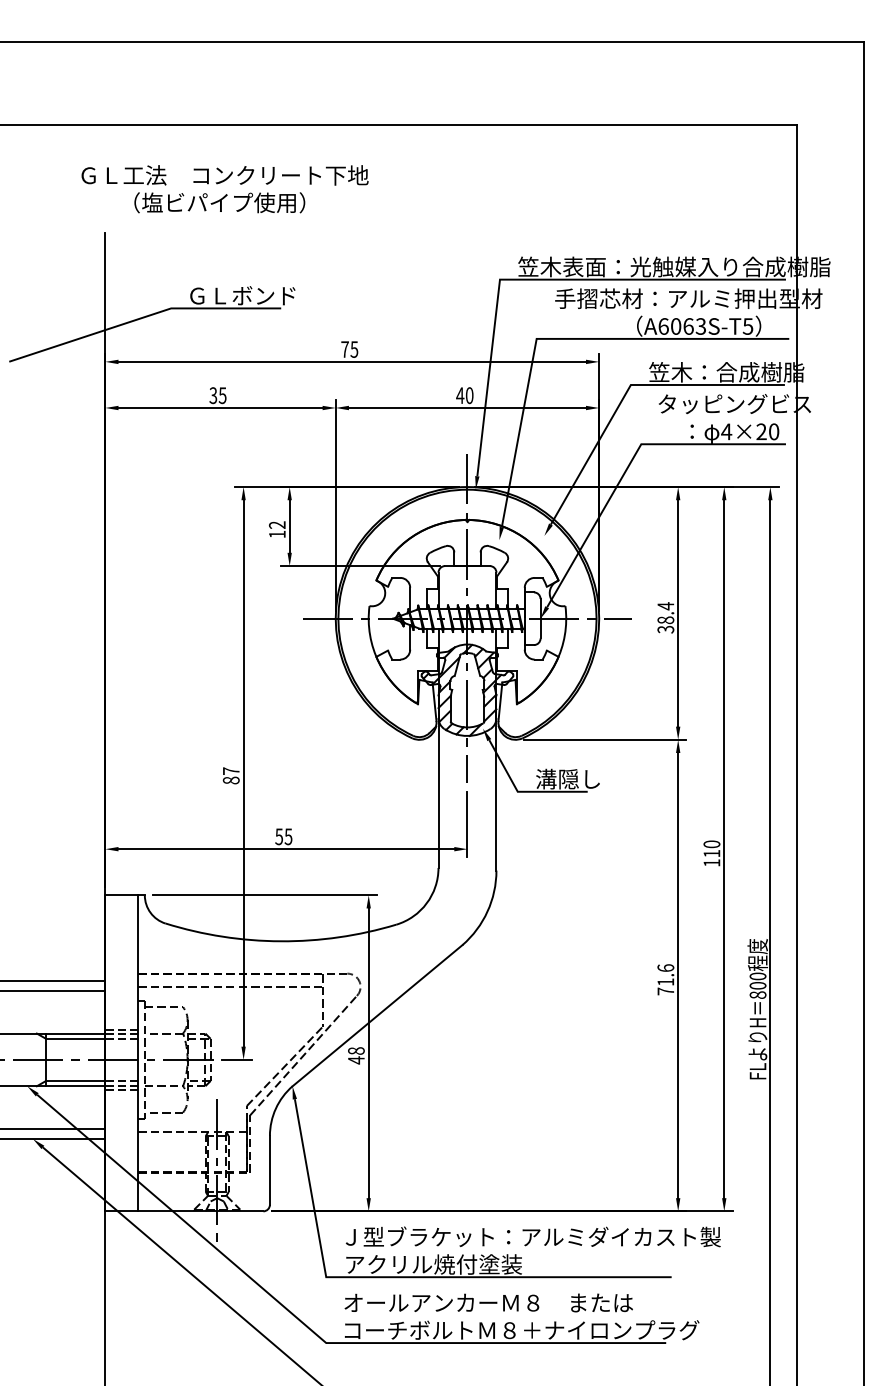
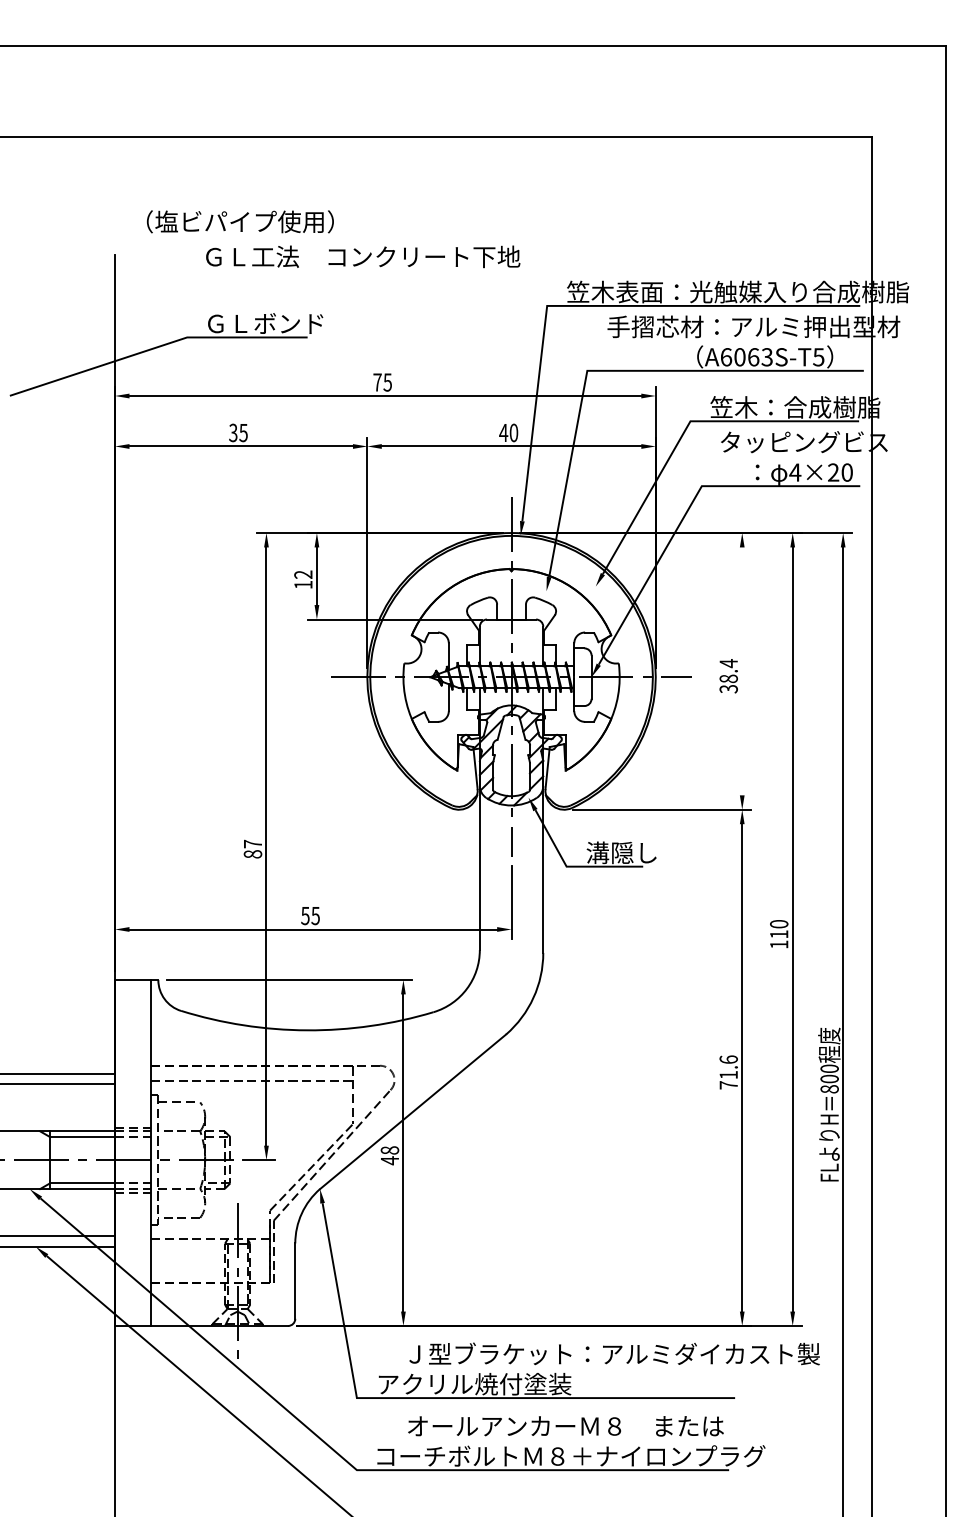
text: (225, 175) -> (363, 256), moved
line: (678, 613) -> (742, 671), removed
text: (533, 1236) -> (614, 1353), moved
text: (488, 1303) -> (565, 1426), moved

